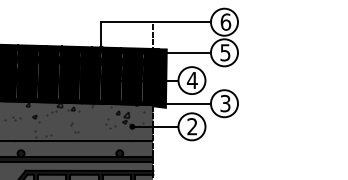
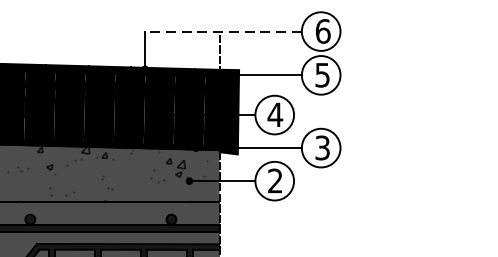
line: (156, 22) -> (223, 31), solid -> dashed

